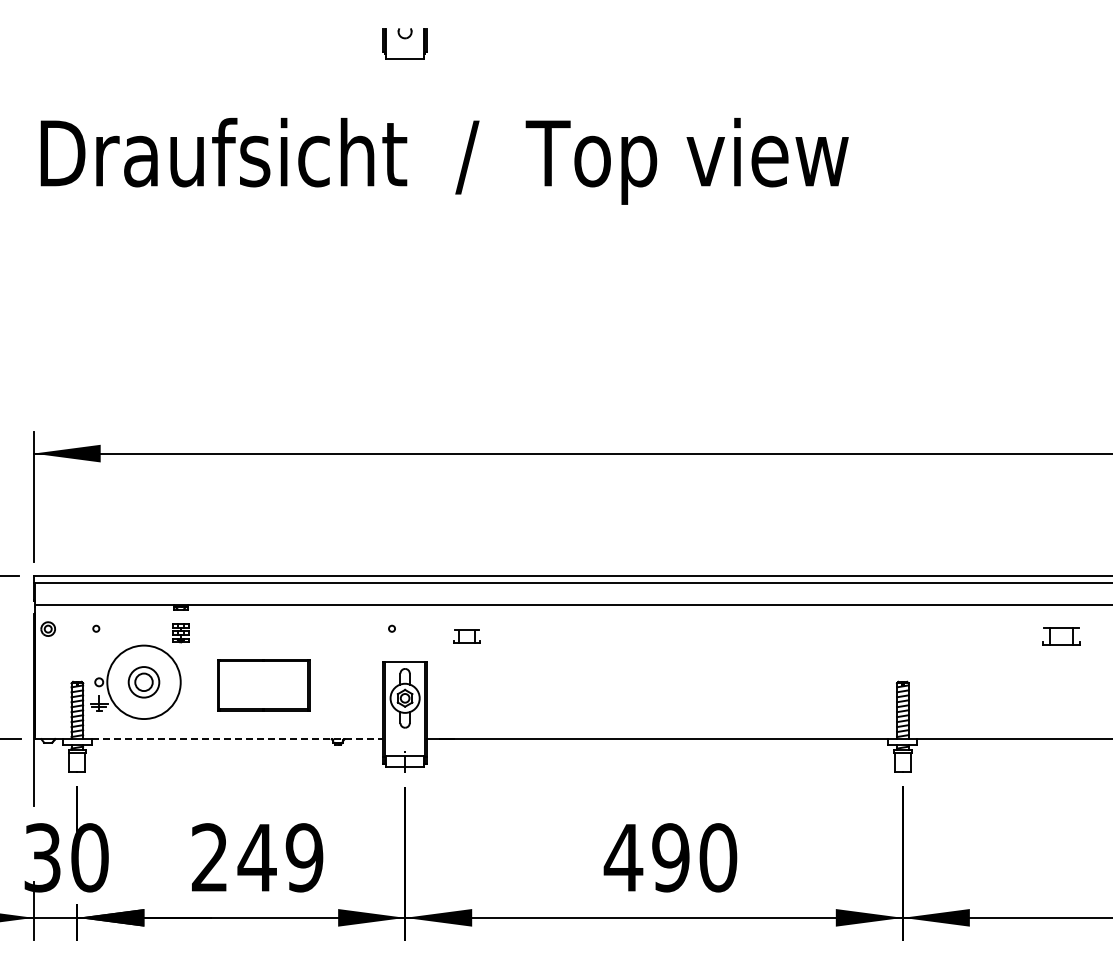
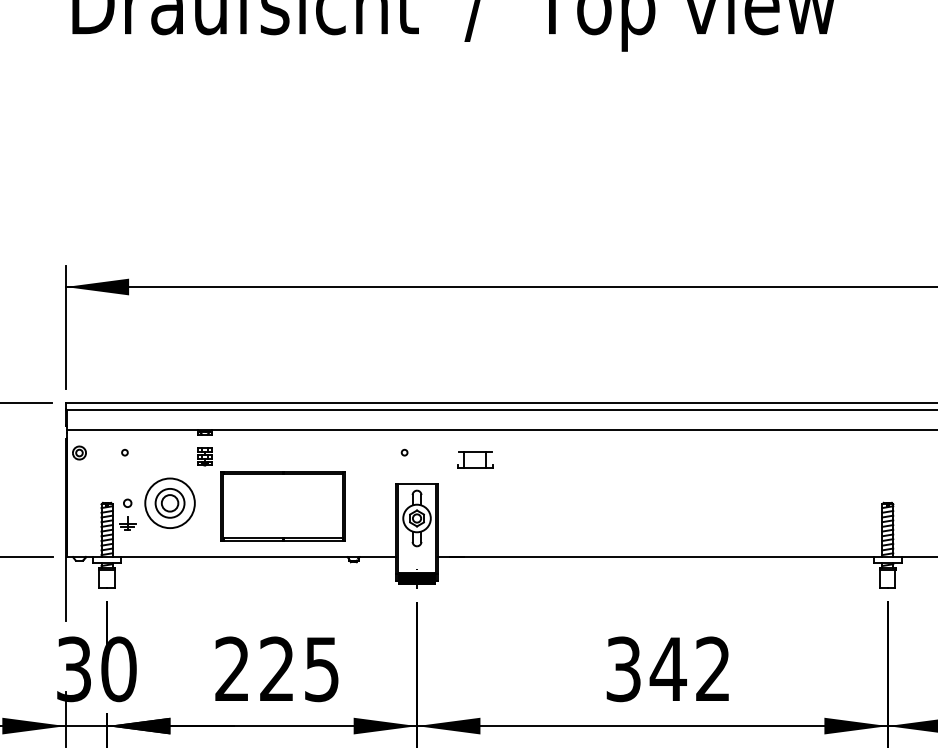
part: (466, 636) -> (475, 460), size x1.43
circle: (143, 682) -> (169, 503), size x0.71
part: (263, 685) -> (283, 506), size x1.43
line: (237, 739) -> (258, 557), dashed -> solid
hatch: (405, 761) -> (417, 578), added
text: (280, 857) -> (299, 669), 249 -> 225
text: (670, 857) -> (668, 669), 490 -> 342

